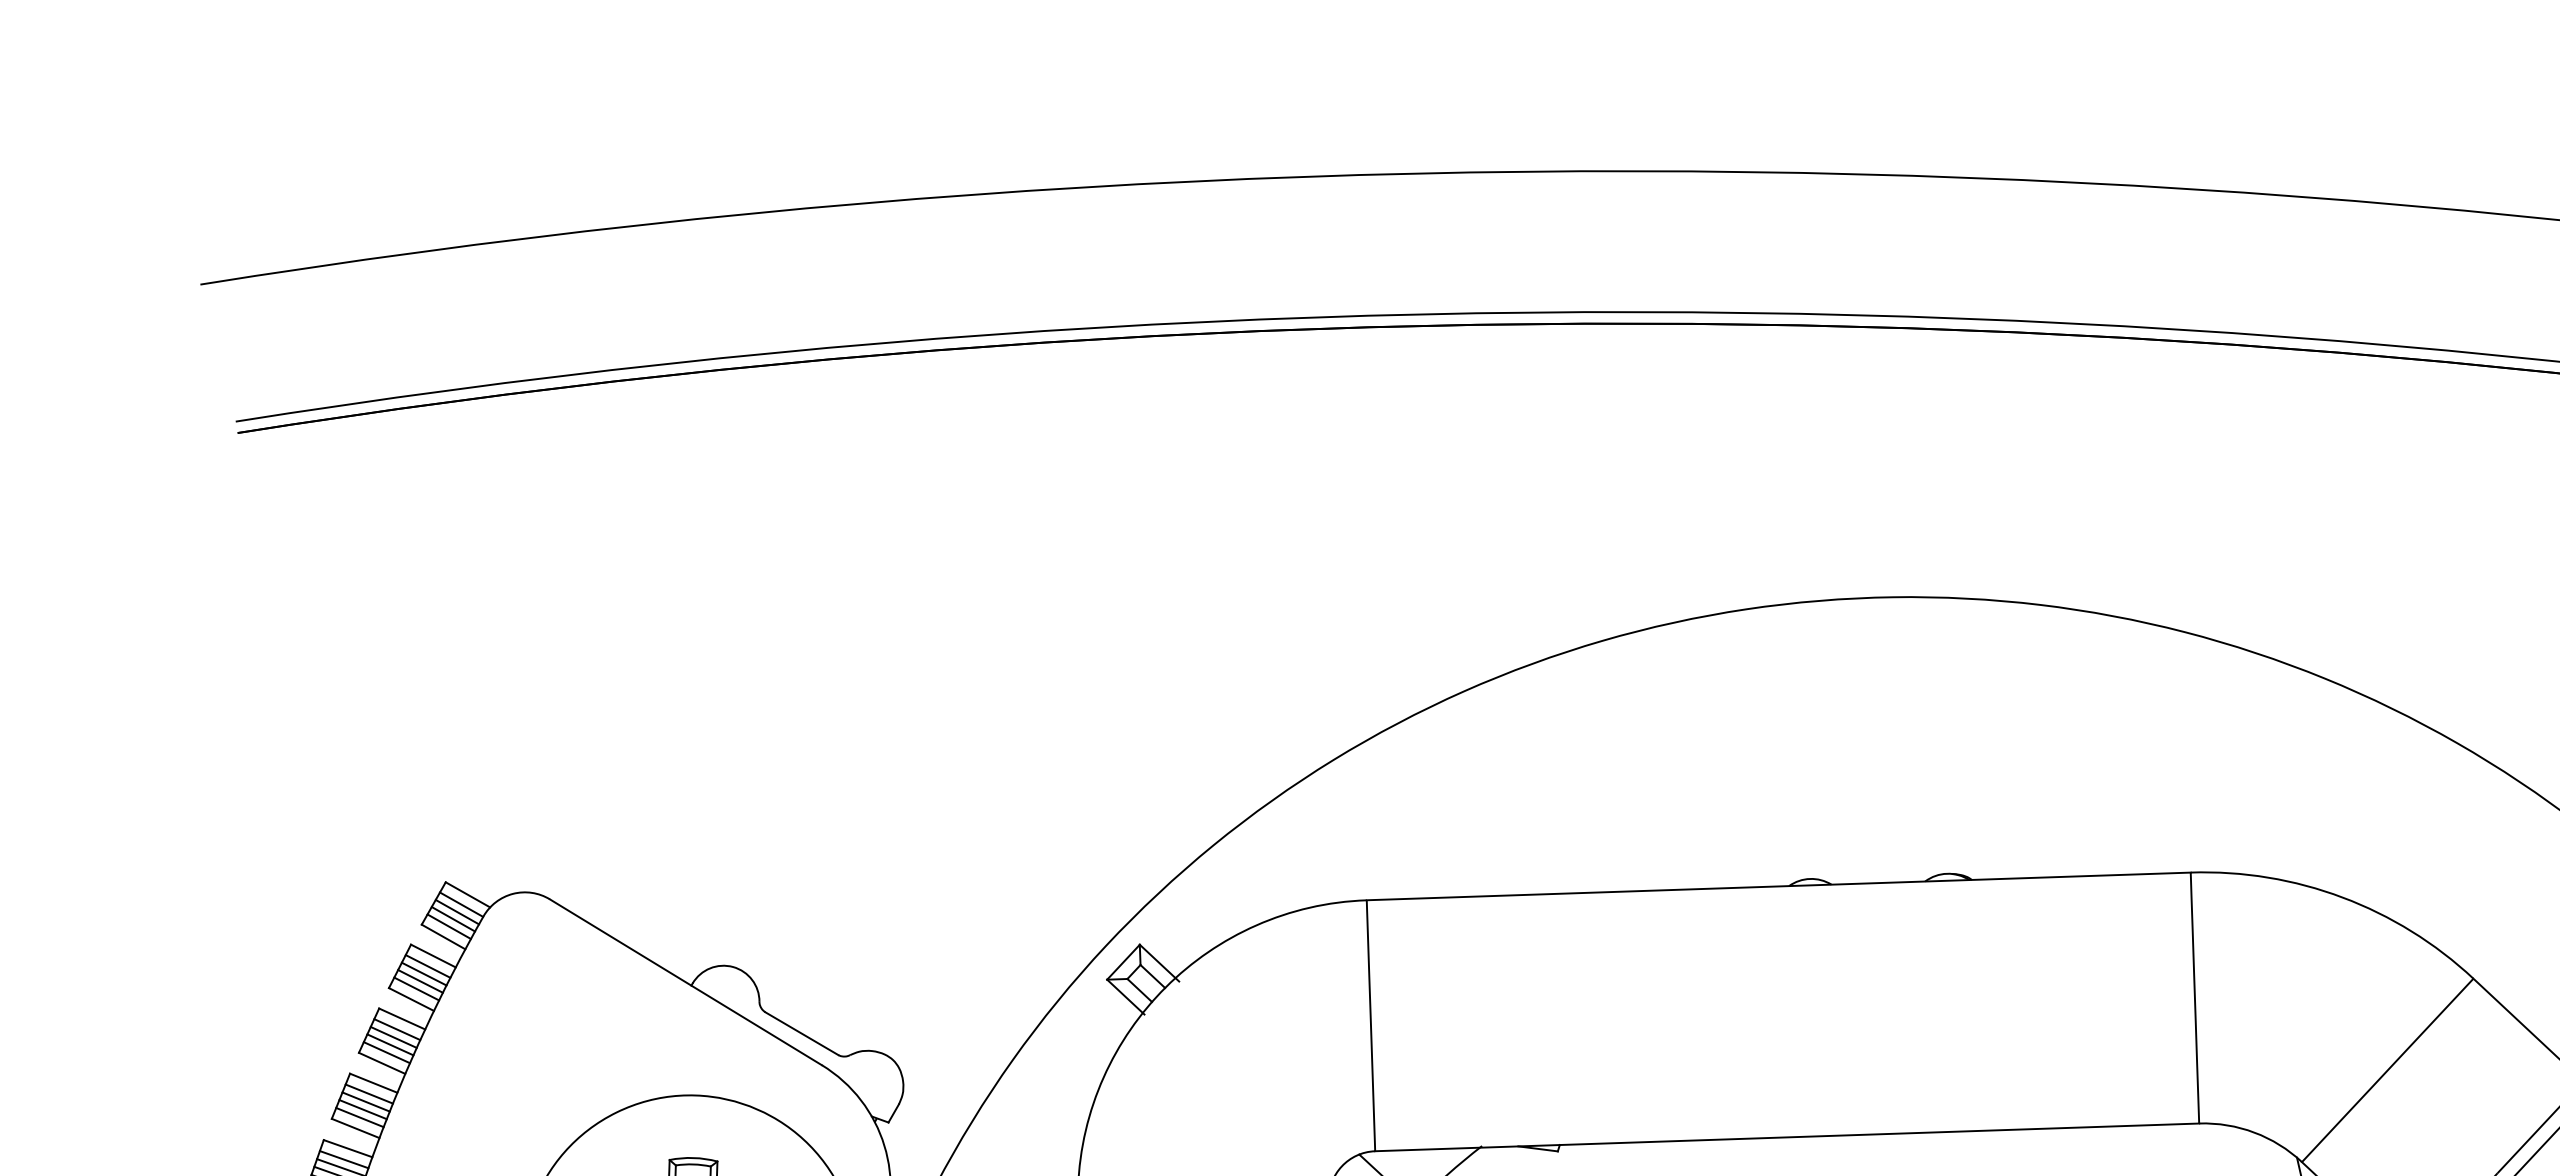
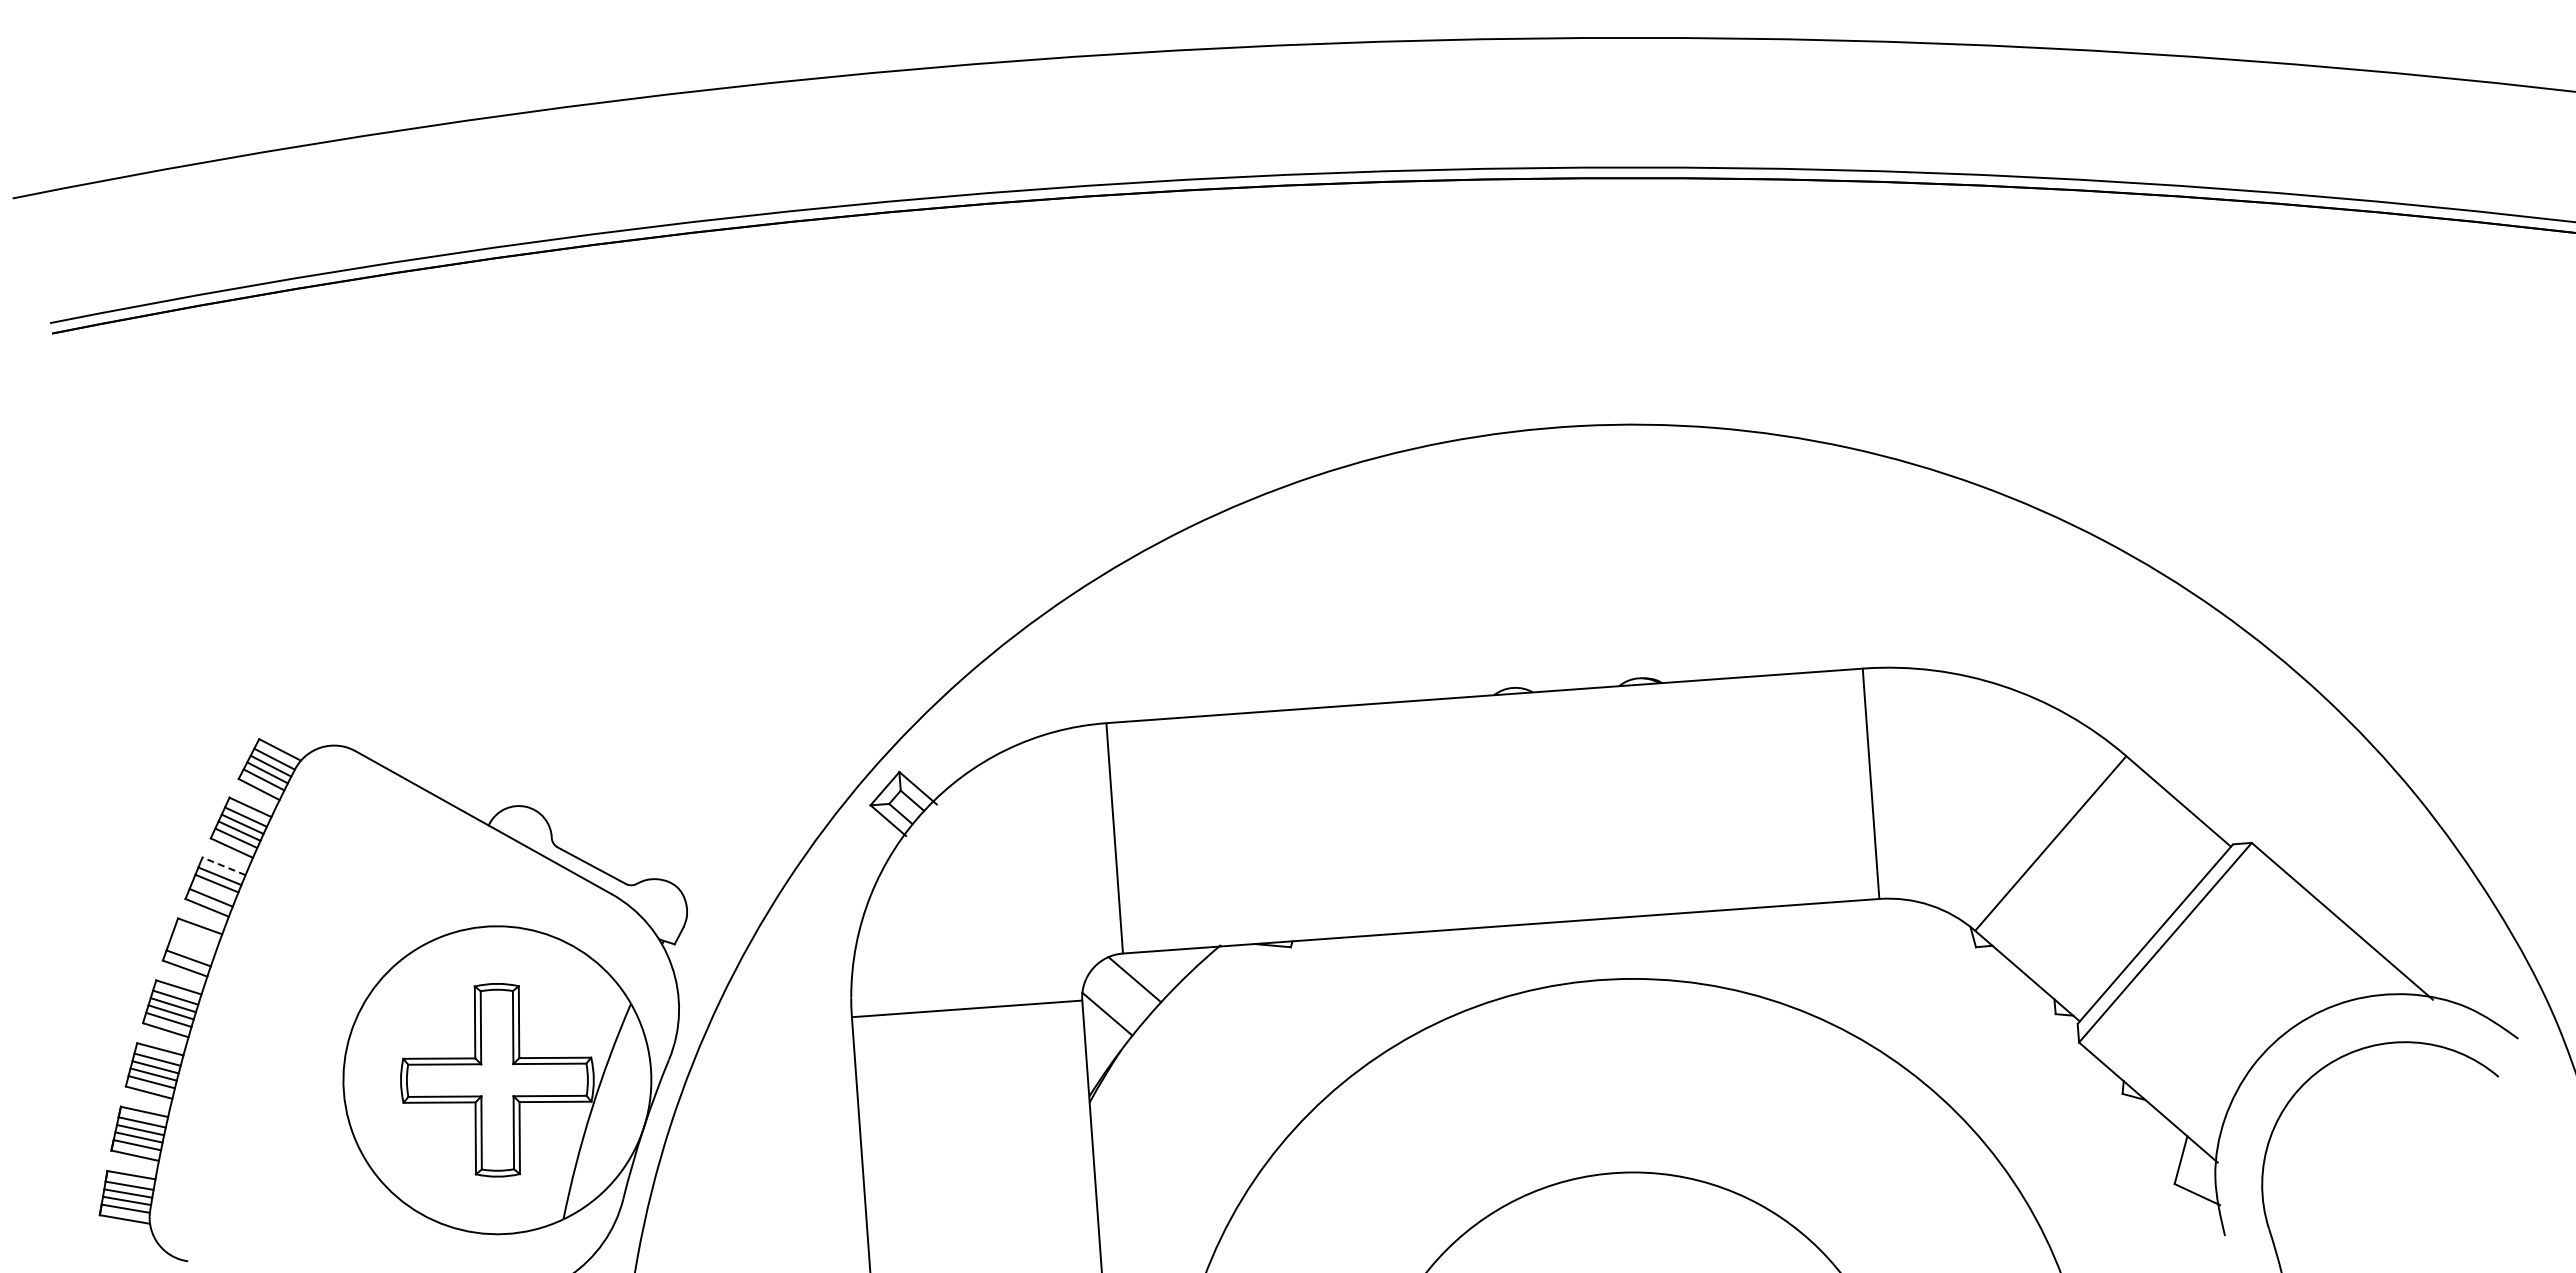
line: (401, 1019) -> (223, 866), solid -> dashed
line: (389, 1044) -> (213, 890), removed
line: (369, 1094) -> (196, 936), removed
line: (365, 1101) -> (193, 943), removed
line: (363, 1109) -> (191, 950), removed

